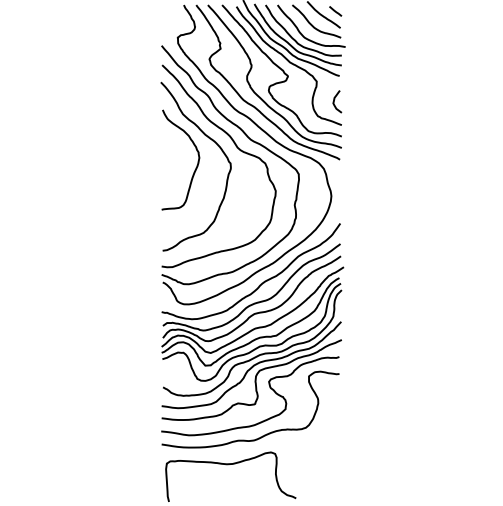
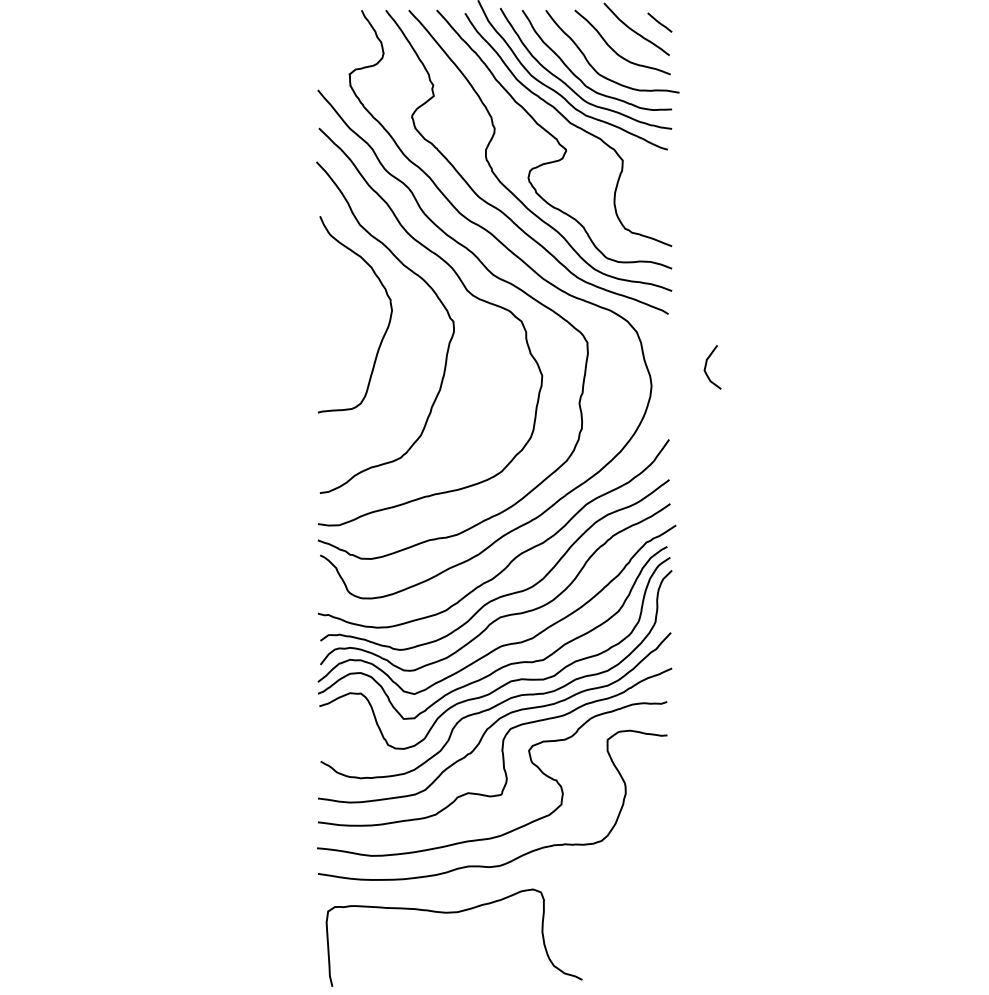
curve: (335, 99) -> (708, 362), moved

